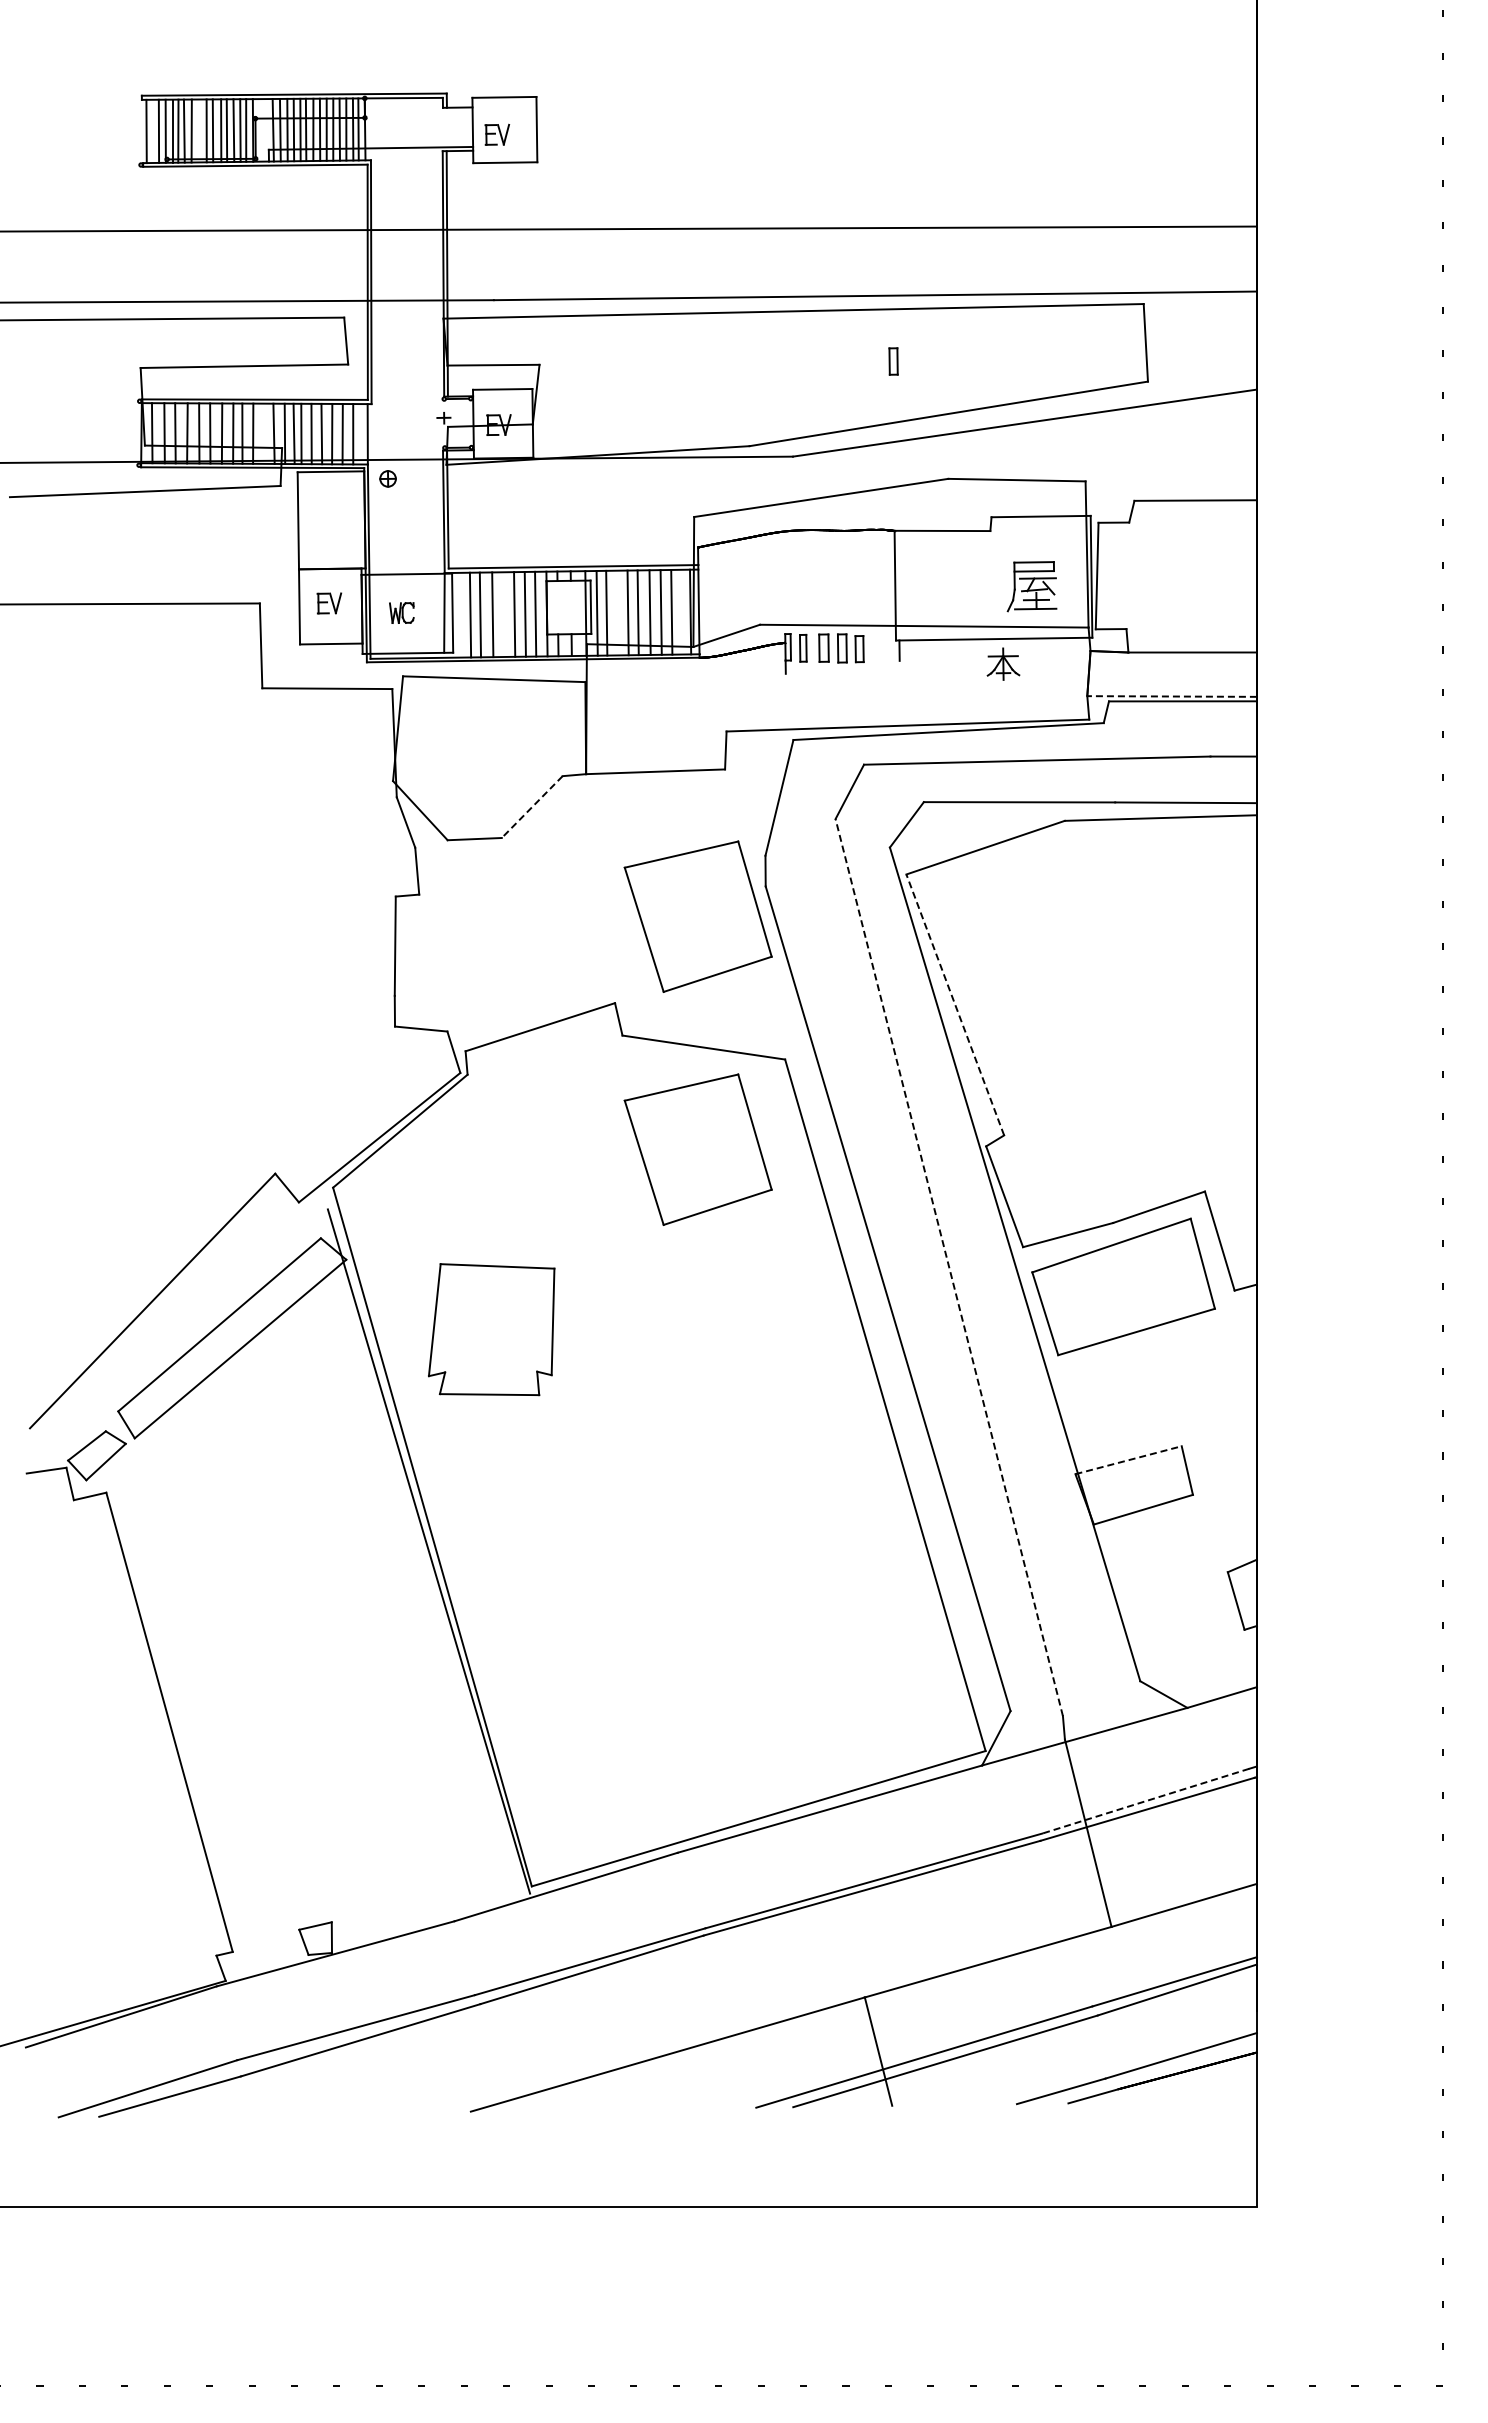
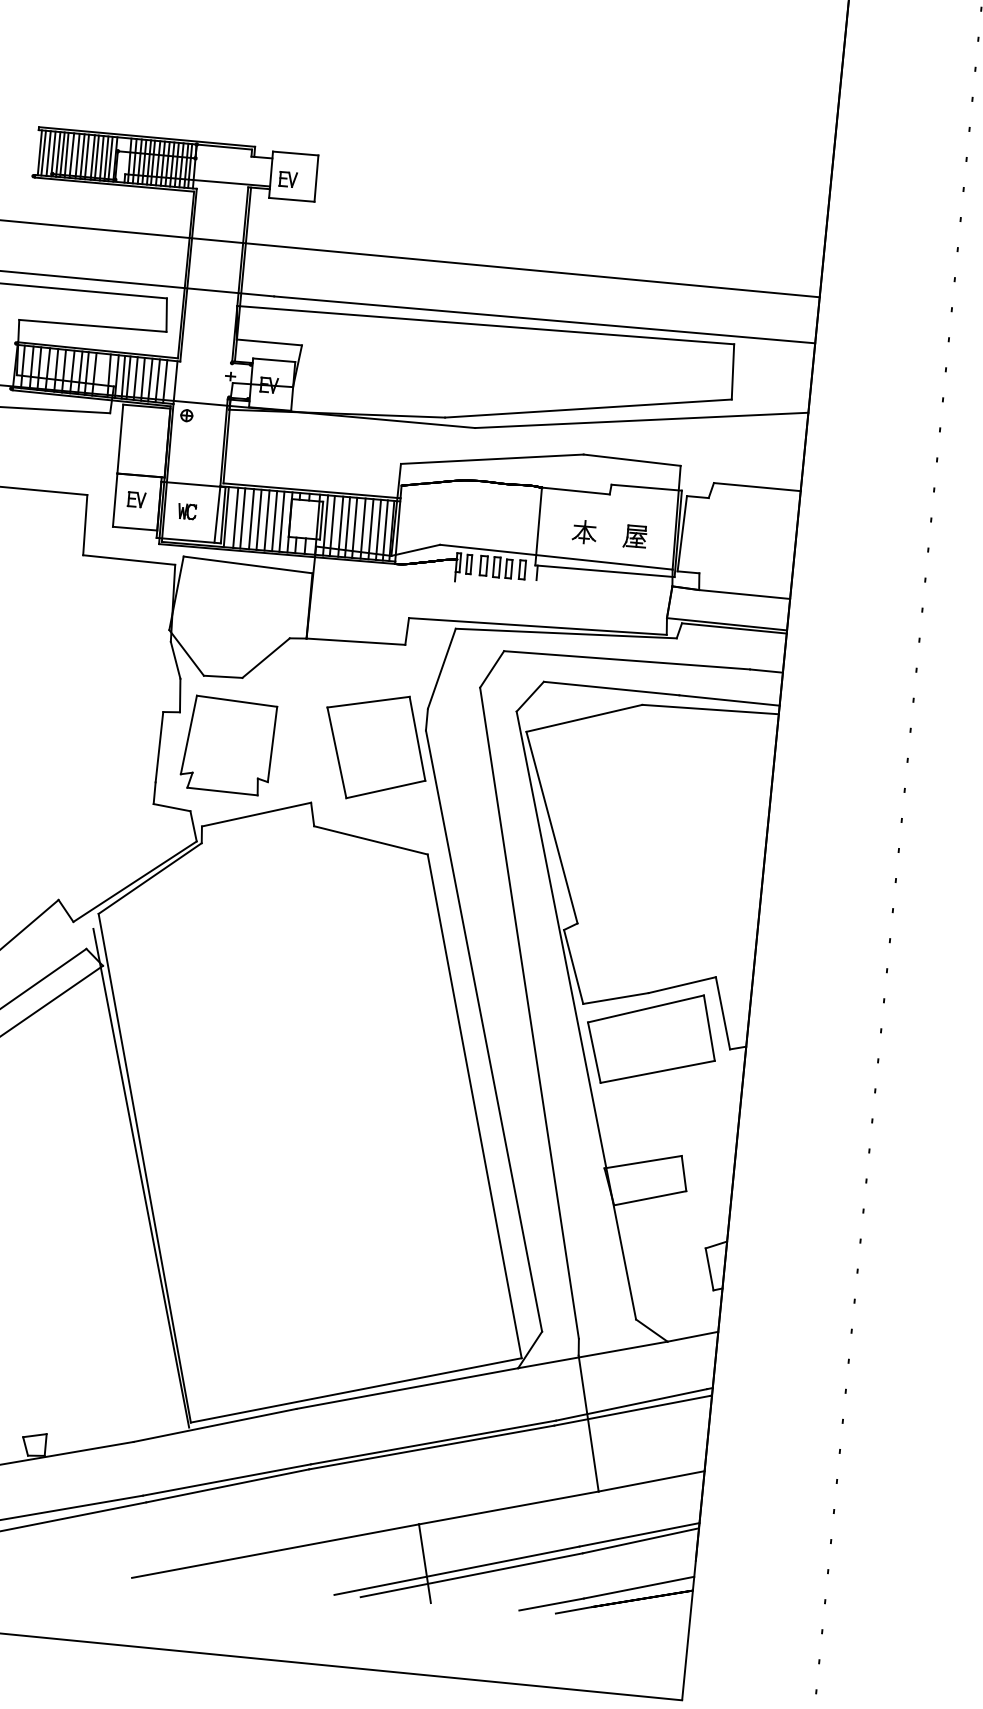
line: (199, 130) -> (77, 155), added
line: (151, 131) -> (43, 153), added
part: (893, 361) -> (522, 569), moved
part: (1031, 586) -> (635, 536), size x0.62
line: (681, 611) -> (385, 529), added
line: (618, 612) -> (340, 526), added
line: (456, 614) -> (225, 516), added
line: (502, 614) -> (258, 519), added
part: (1003, 663) -> (584, 531), moved
line: (1172, 696) -> (727, 624), dashed -> solid
line: (531, 807) -> (265, 658), dashed -> solid
line: (955, 1004) -> (552, 827), dashed -> solid
part: (697, 1149) -> (359, 912), removed
line: (949, 1267) -> (529, 1013), dashed -> solid
part: (491, 1329) -> (228, 745), moved
line: (1128, 1460) -> (643, 1162), dashed -> solid
line: (1145, 1801) -> (631, 1405), dashed -> solid

